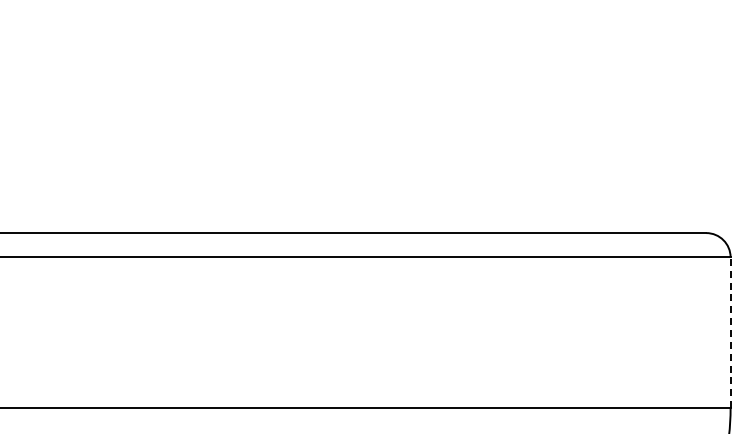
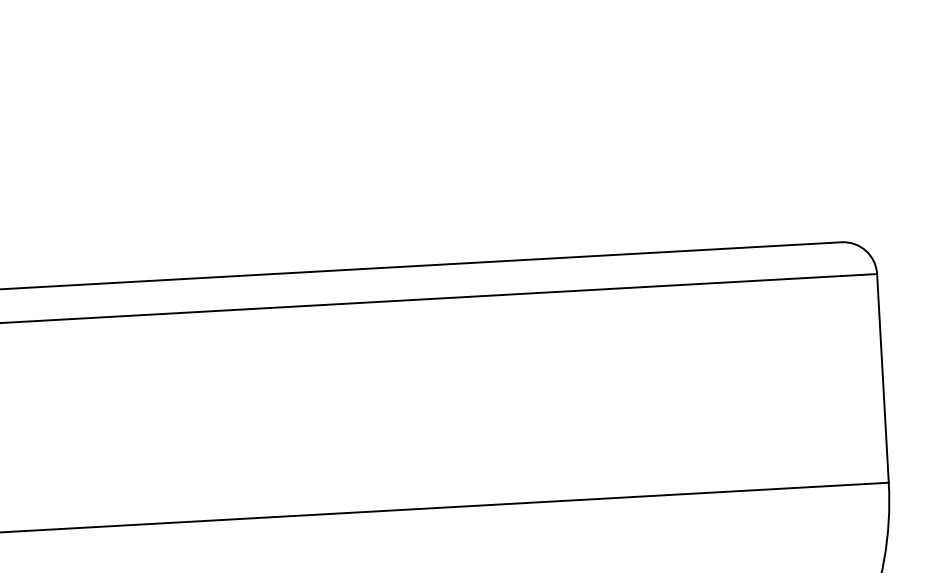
line: (730, 332) -> (882, 377), dashed -> solid

